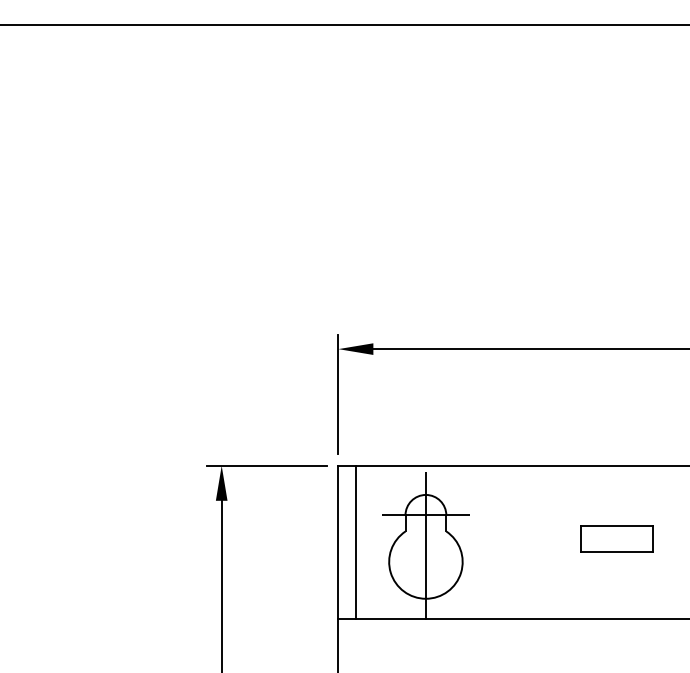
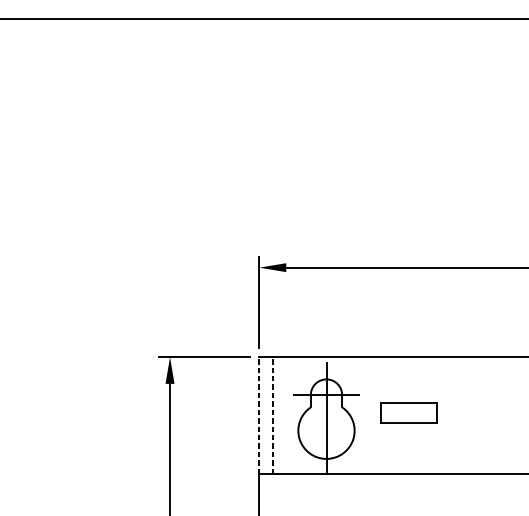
part: (616, 538) -> (408, 412), moved
line: (338, 541) -> (259, 415), solid -> dashed
line: (355, 541) -> (272, 415), solid -> dashed

